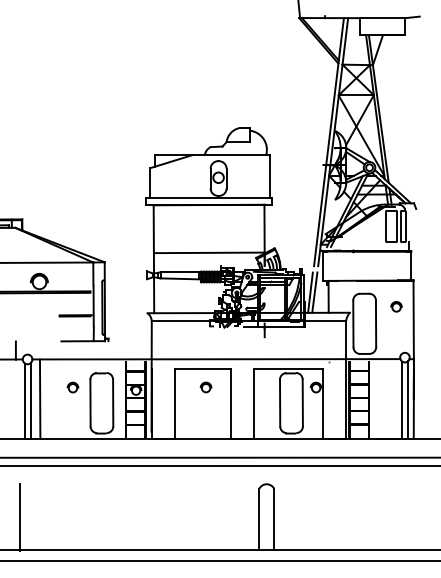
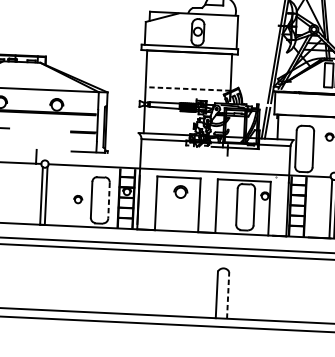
line: (208, 252) -> (187, 88), solid -> dashed
part: (72, 387) -> (77, 199), moved
part: (205, 387) -> (180, 192), size x1.6
line: (39, 398) -> (52, 194), removed
line: (113, 403) -> (109, 200), solid -> dashed
line: (19, 517) -> (33, 284), removed
line: (274, 518) -> (228, 294), solid -> dashed

